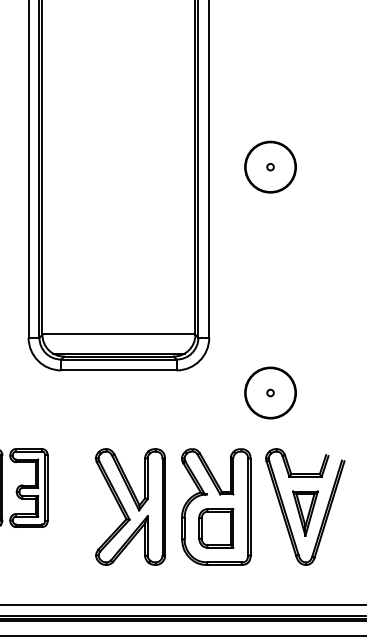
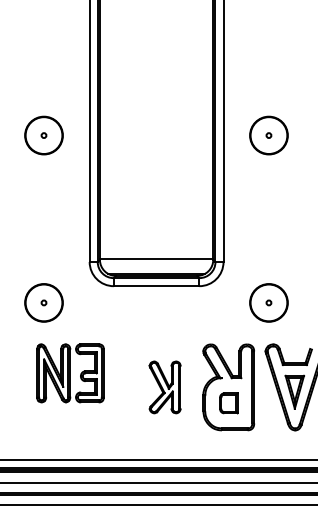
part: (129, 507) -> (164, 387), size x0.6
part: (215, 528) -> (228, 403), size x0.7

